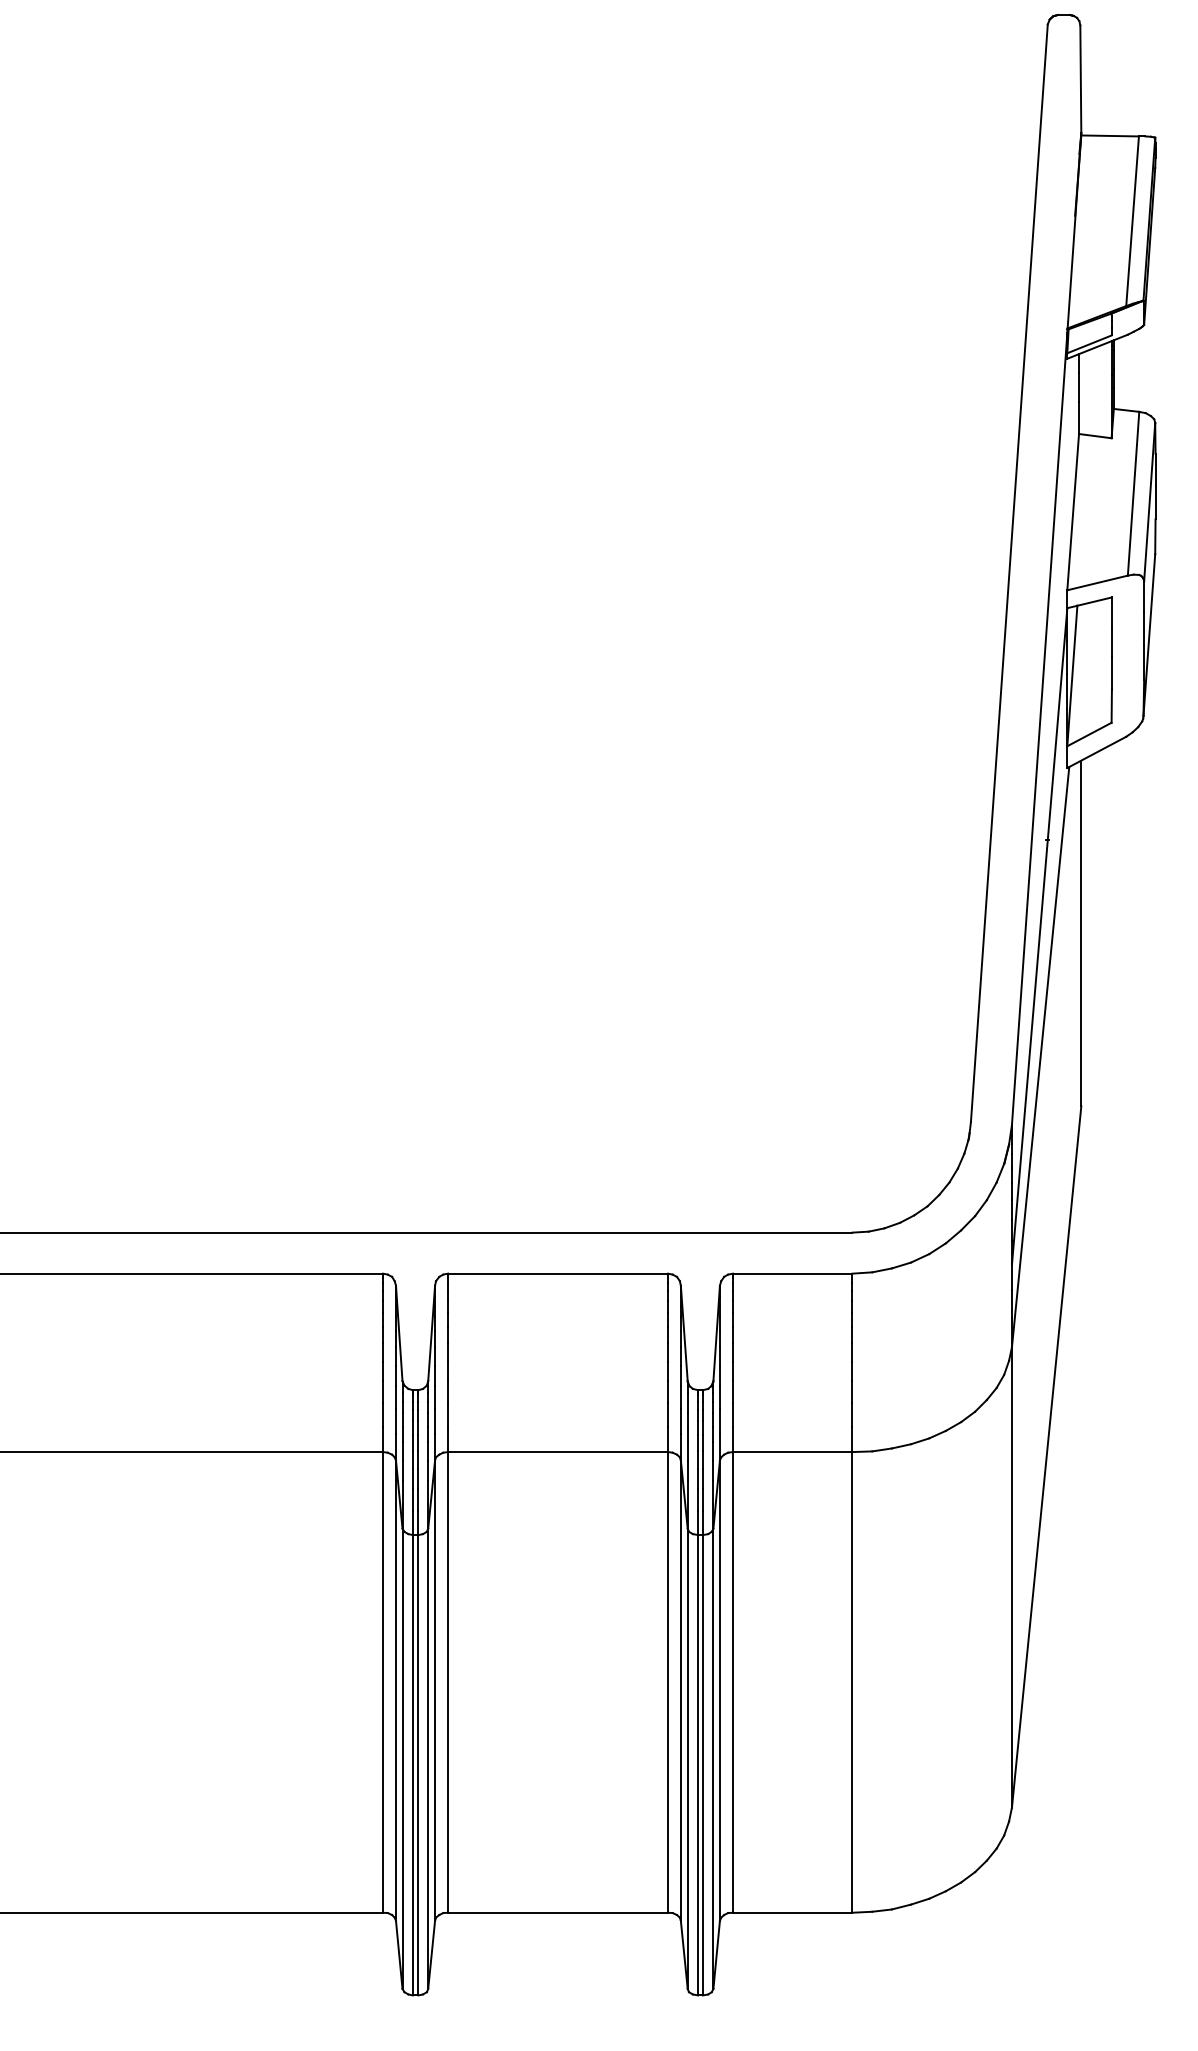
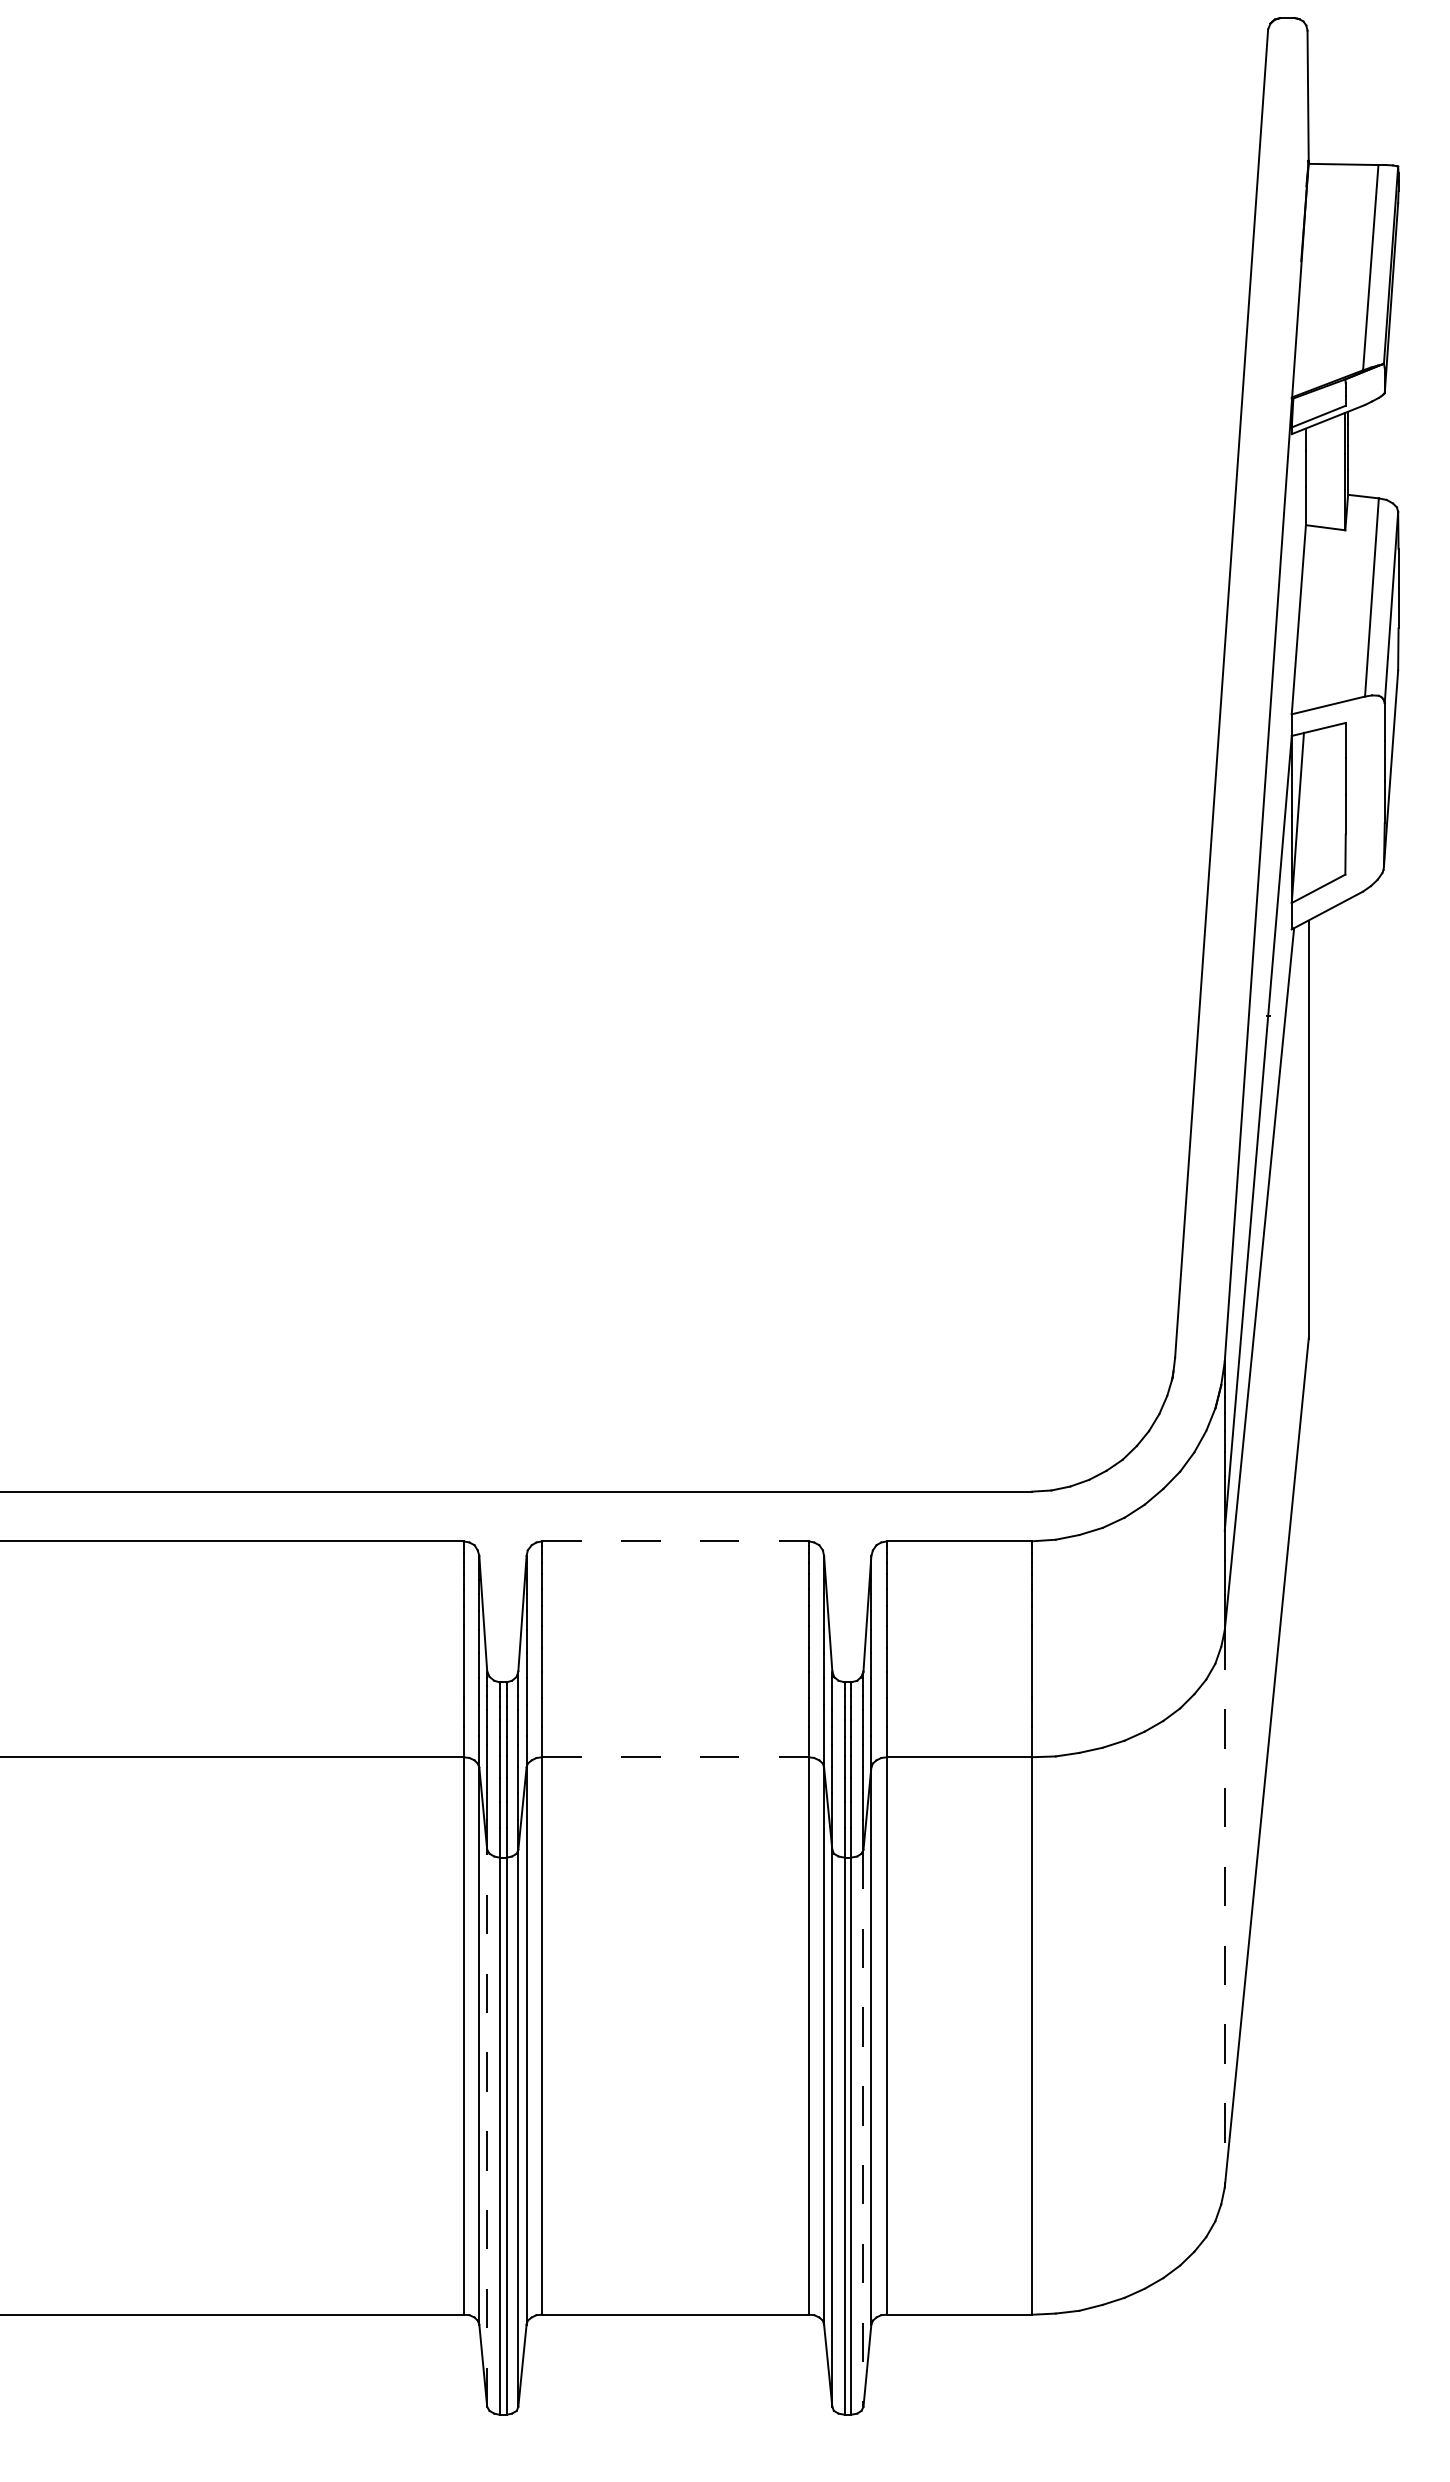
line: (558, 1273) -> (676, 1541), solid -> dashed
line: (558, 1452) -> (676, 1757), solid -> dashed
line: (1011, 1577) -> (1224, 1908), solid -> dashed
line: (402, 1758) -> (487, 2128), solid -> dashed
line: (713, 1758) -> (863, 2128), solid -> dashed

